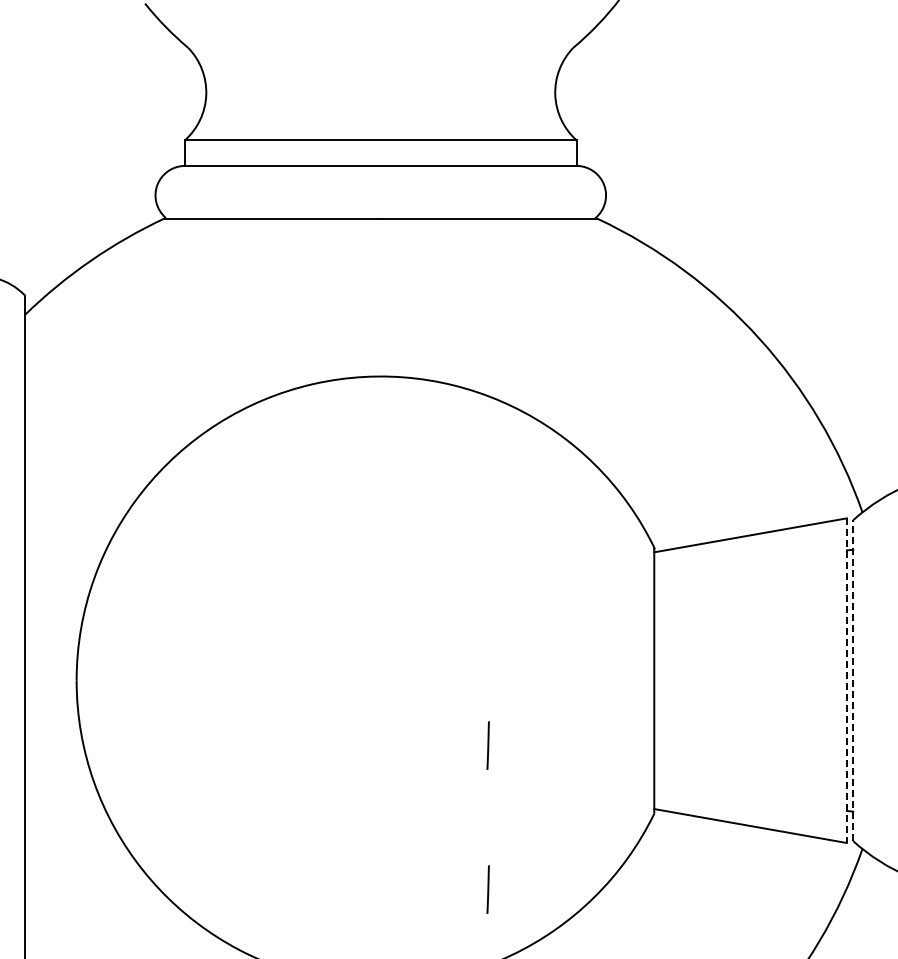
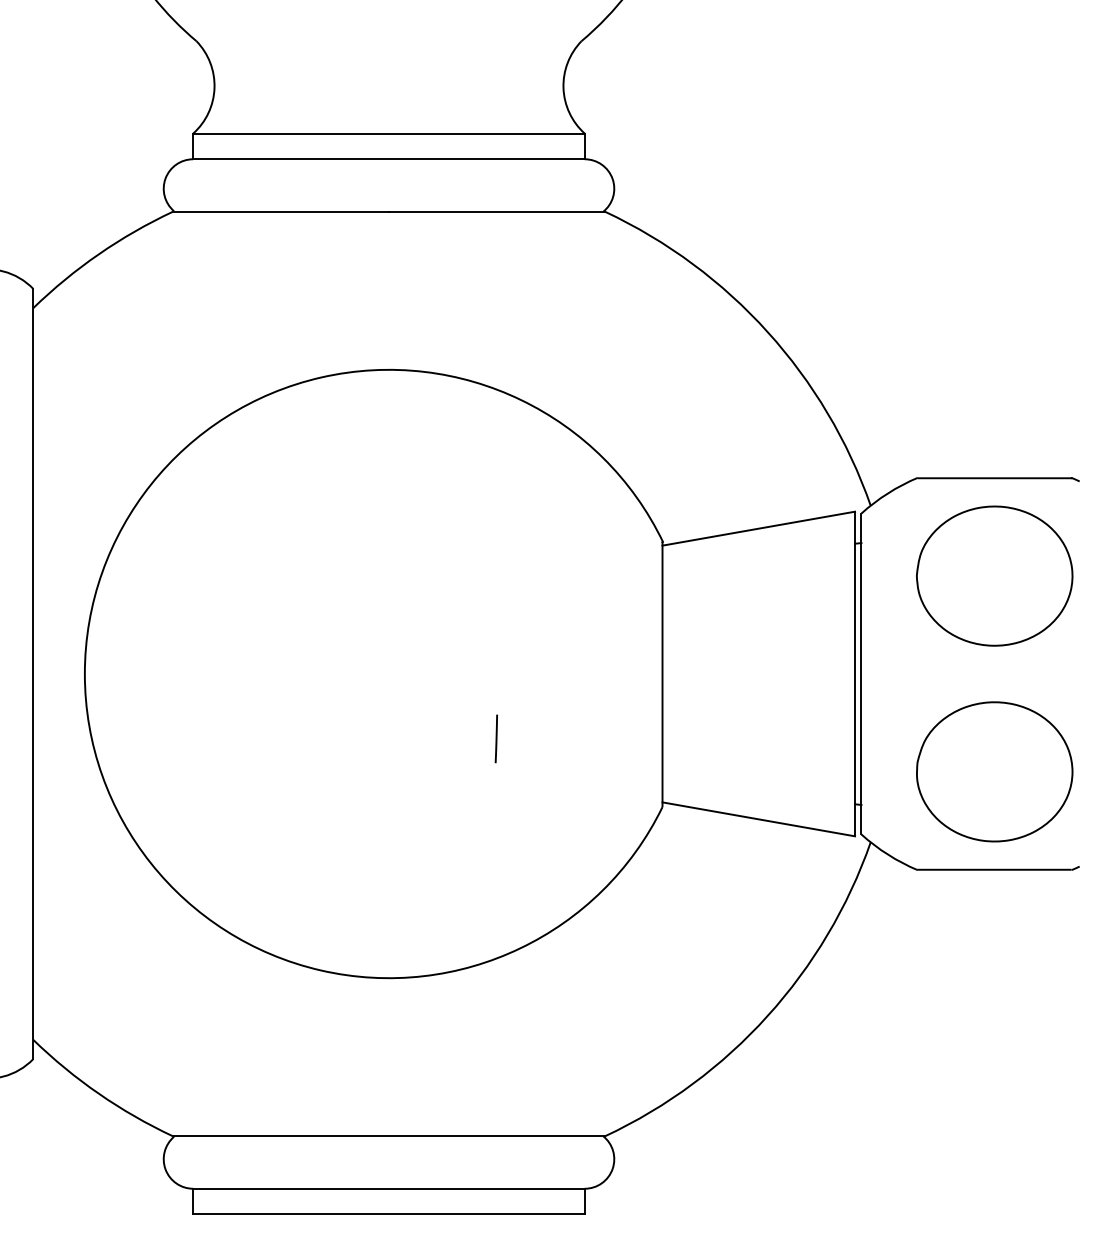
line: (853, 680) -> (861, 673), dashed -> solid
line: (847, 681) -> (855, 674), dashed -> solid
line: (487, 889) -> (495, 882), removed

